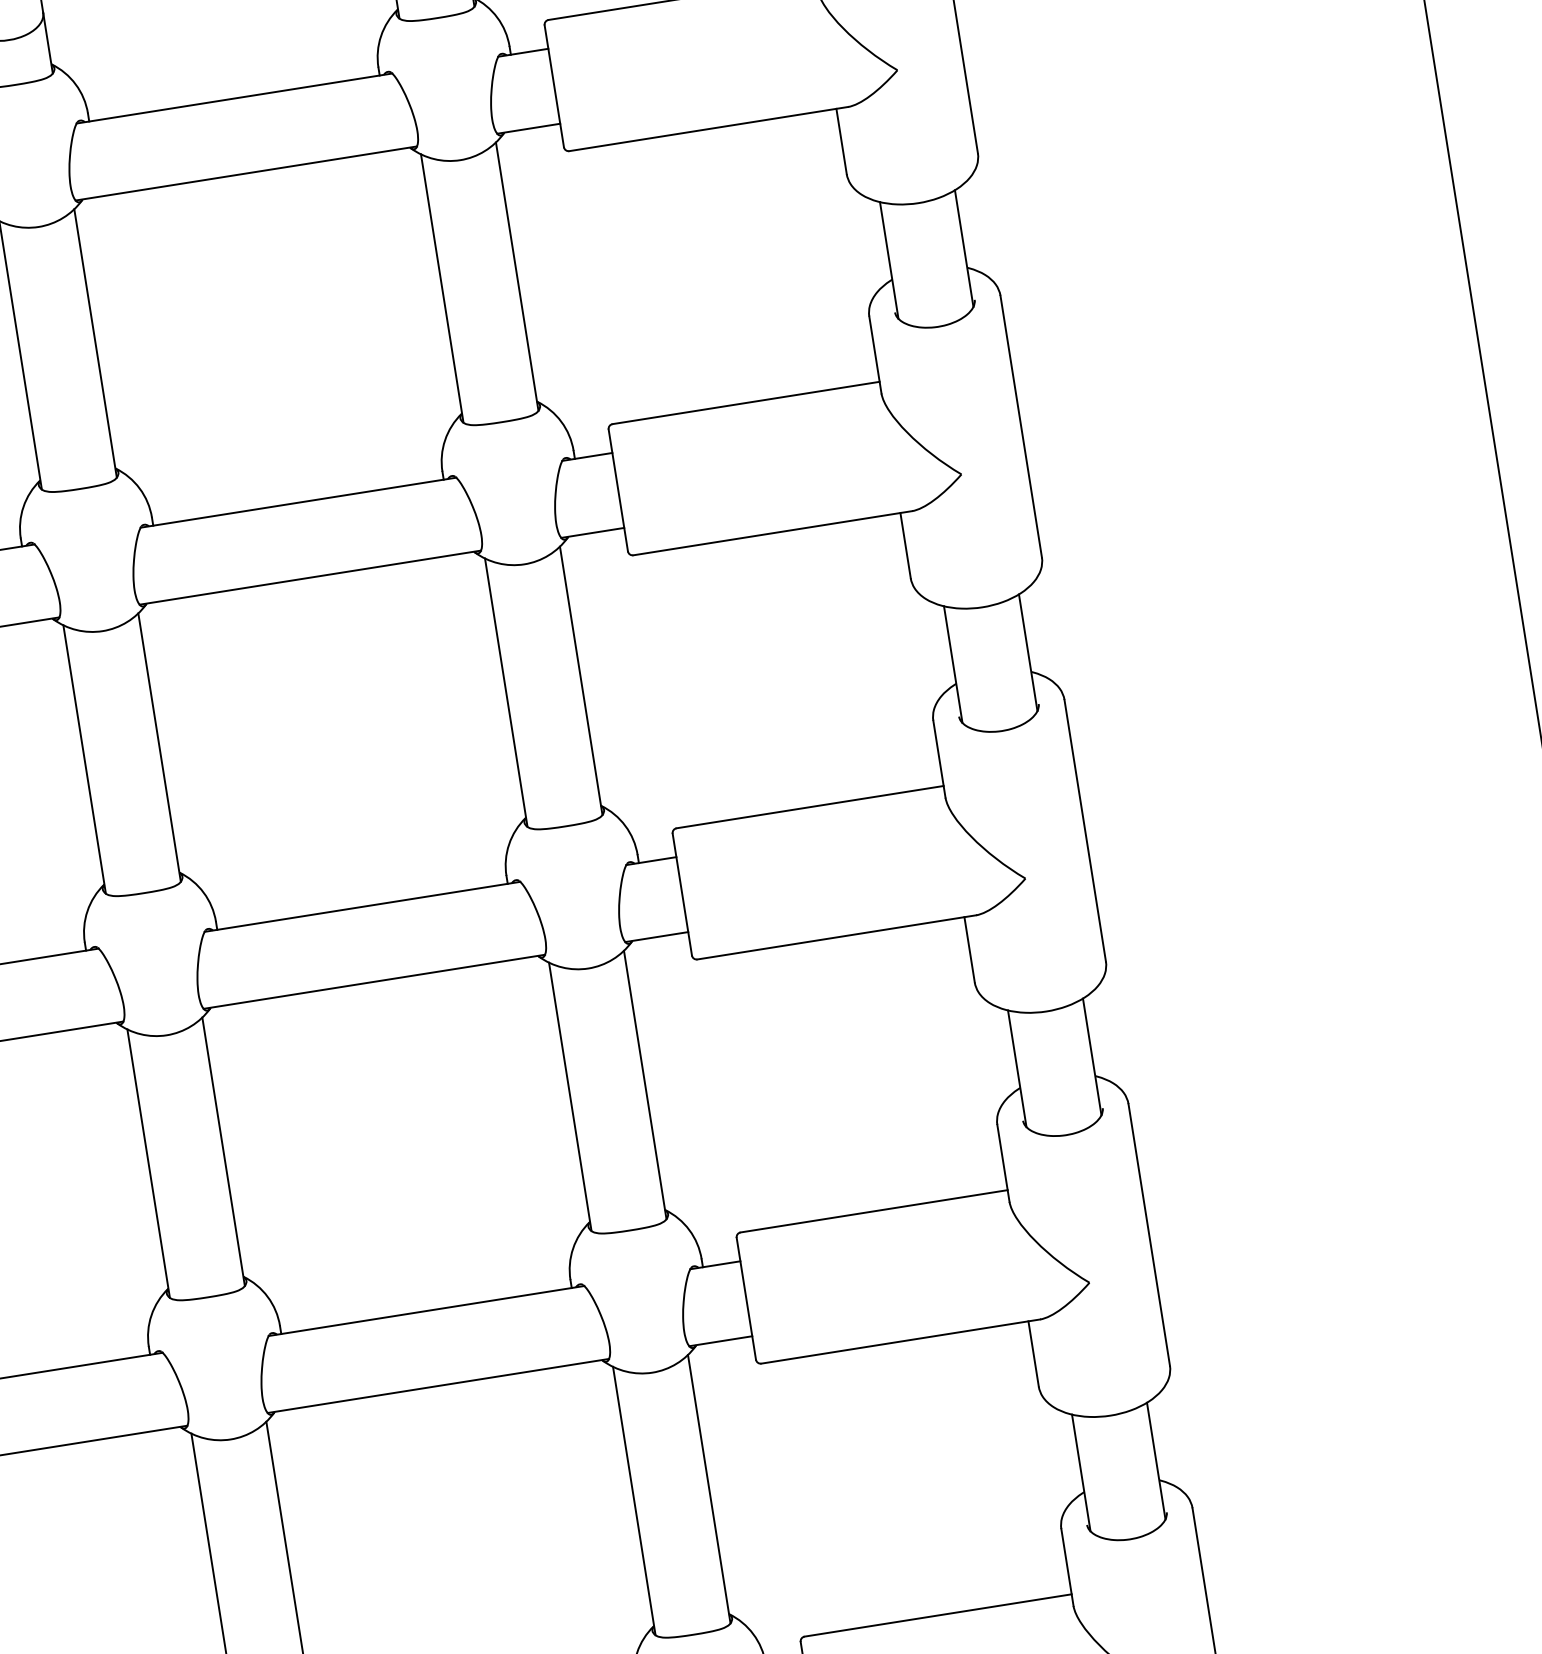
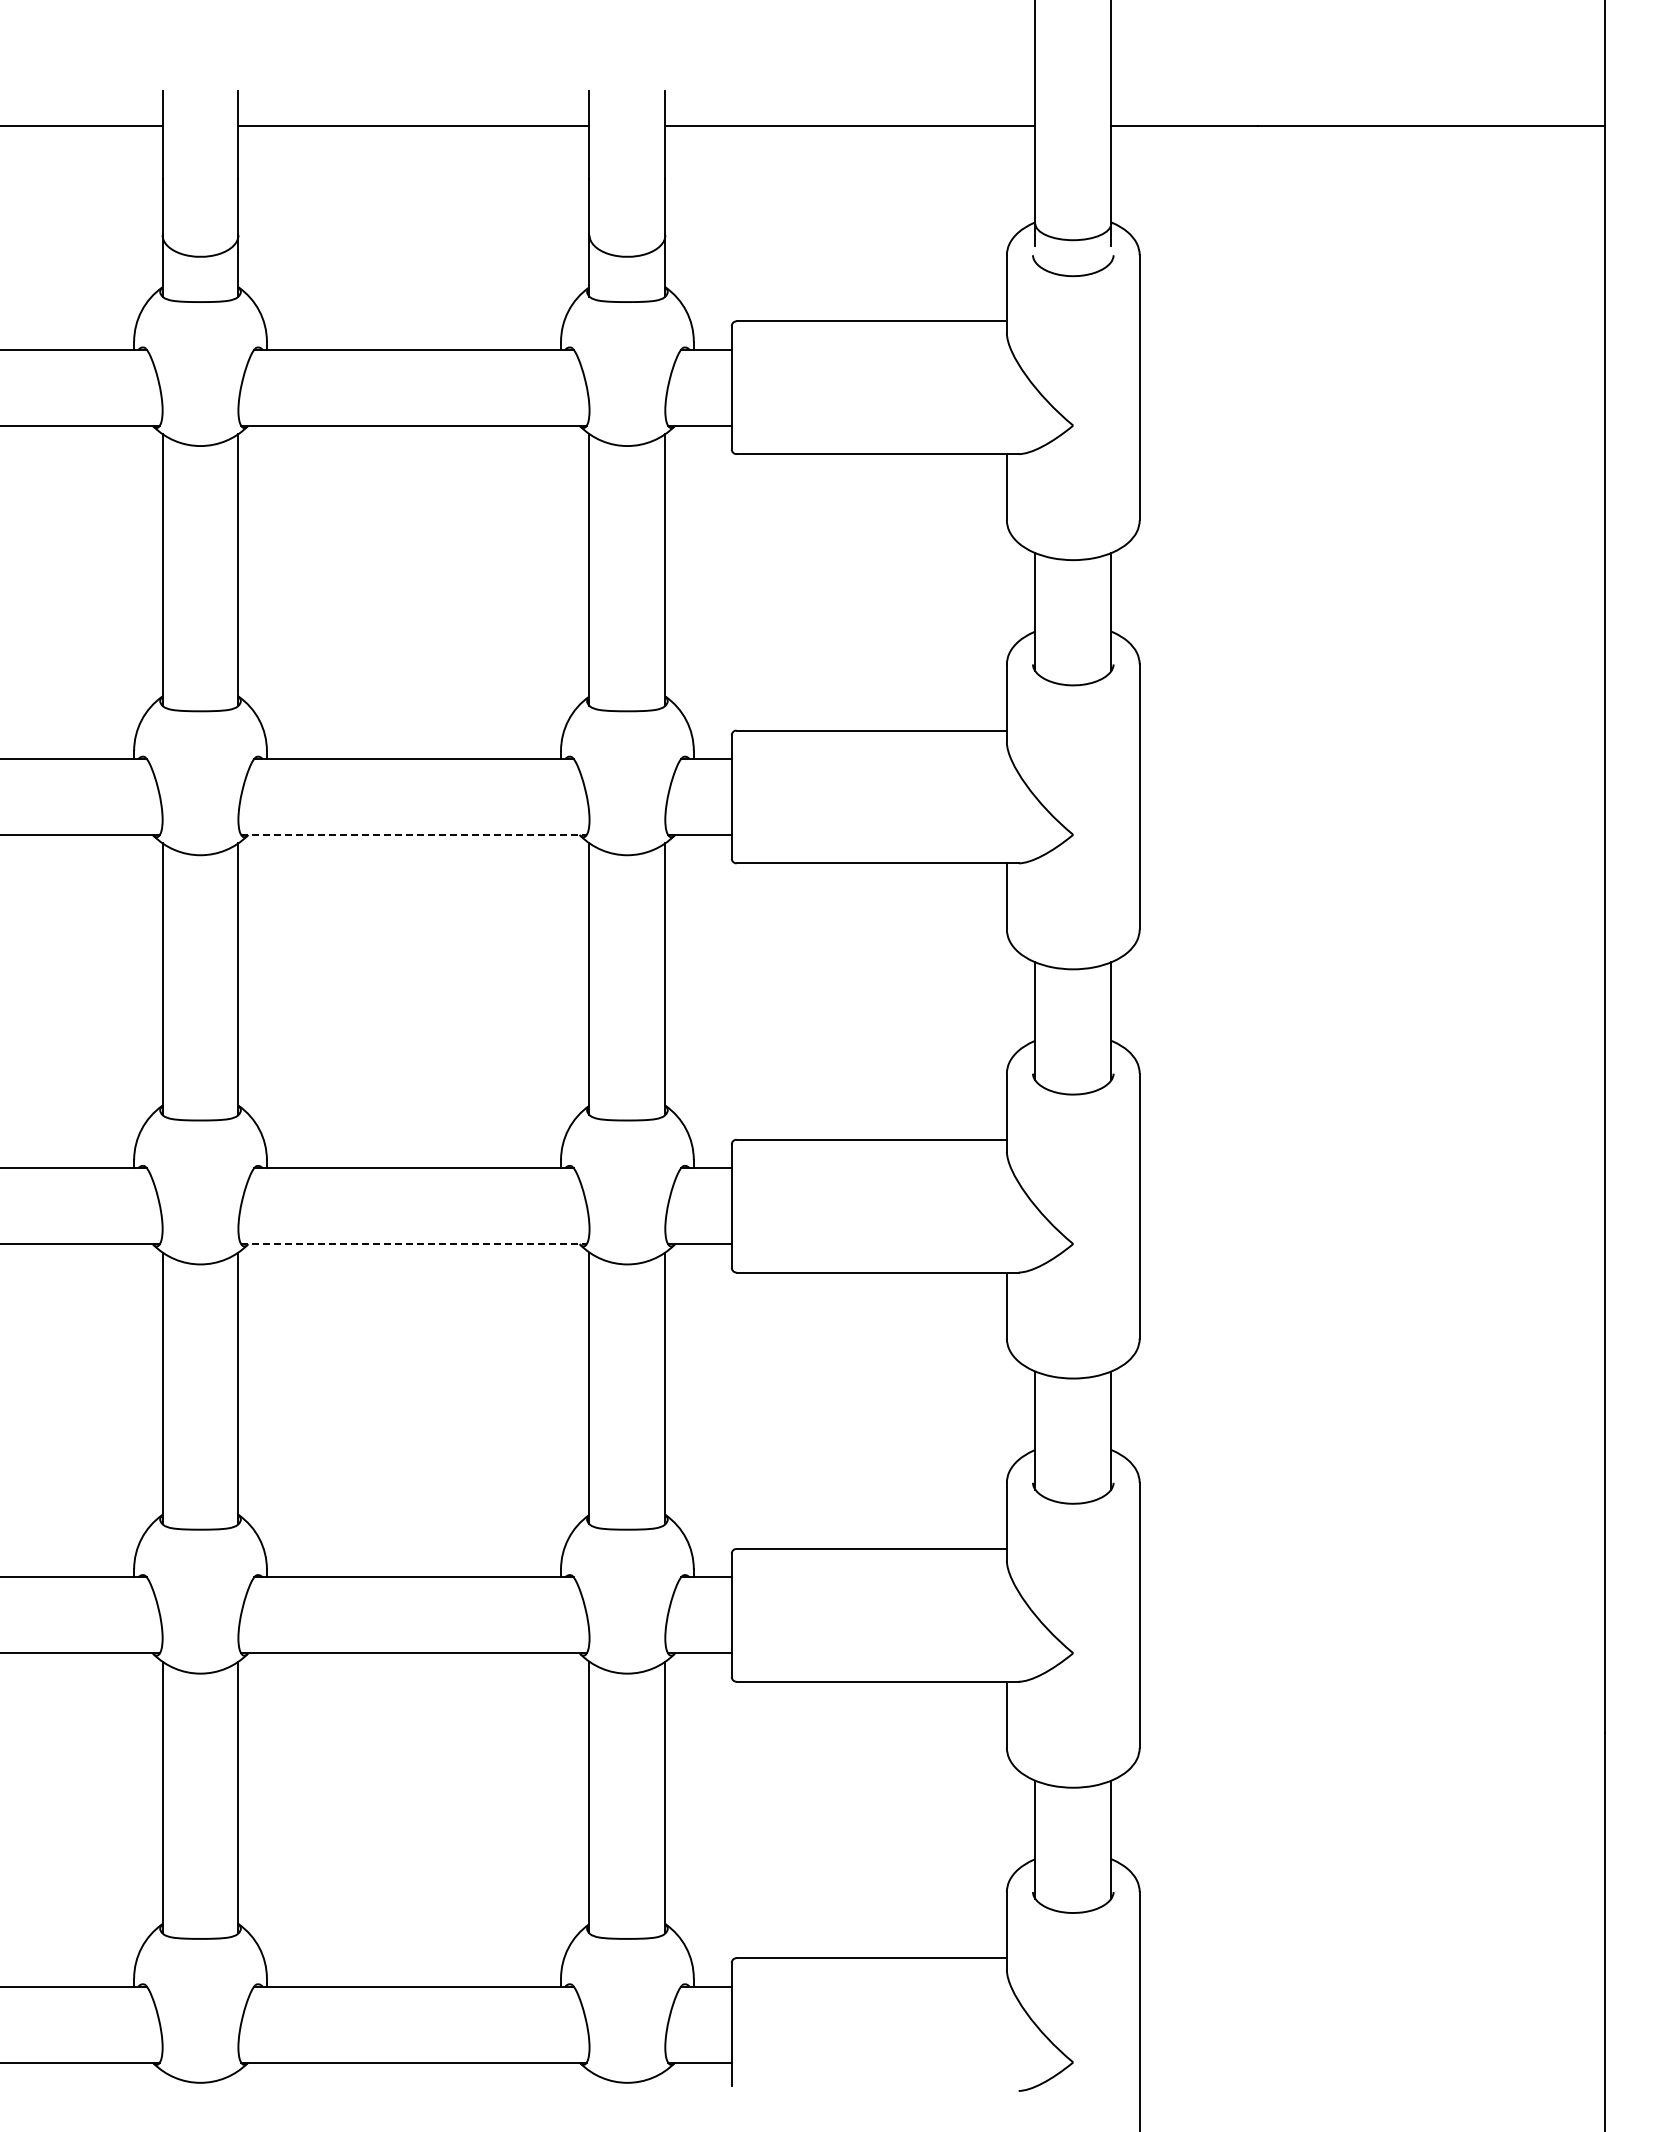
line: (309, 577) -> (413, 834), solid -> dashed
line: (373, 982) -> (413, 1244), solid -> dashed

